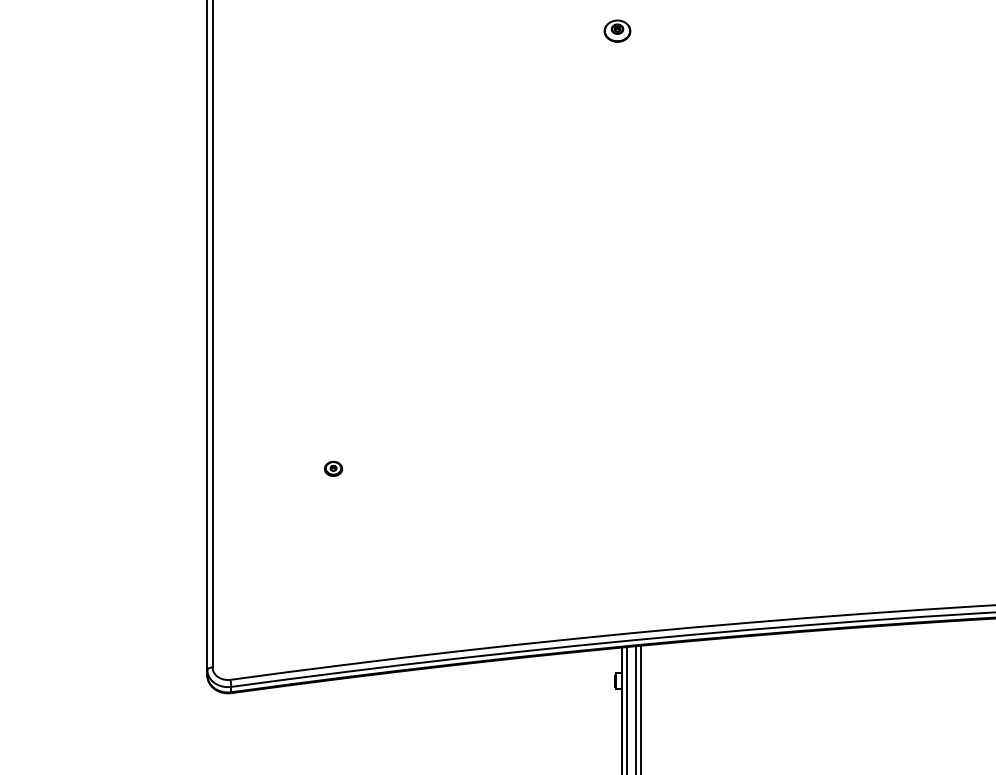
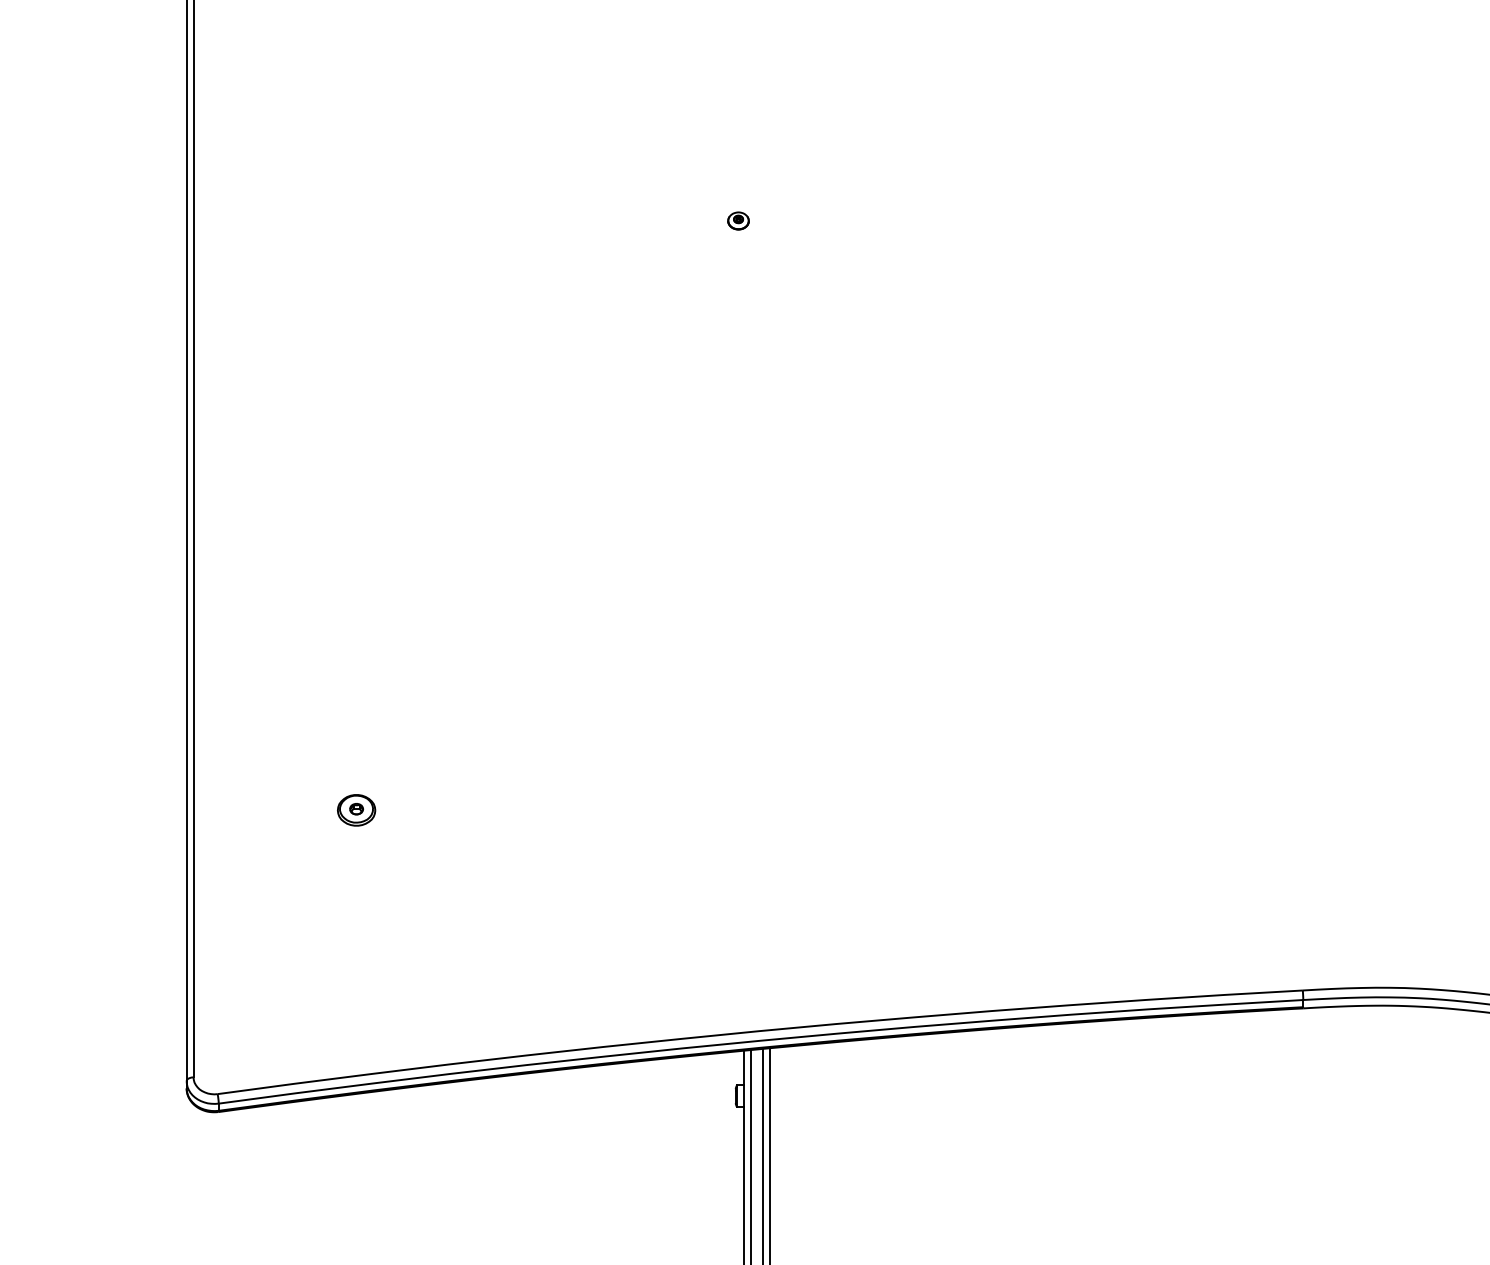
part: (617, 30) -> (738, 220), size x0.6
part: (332, 468) -> (355, 809), size x1.6

